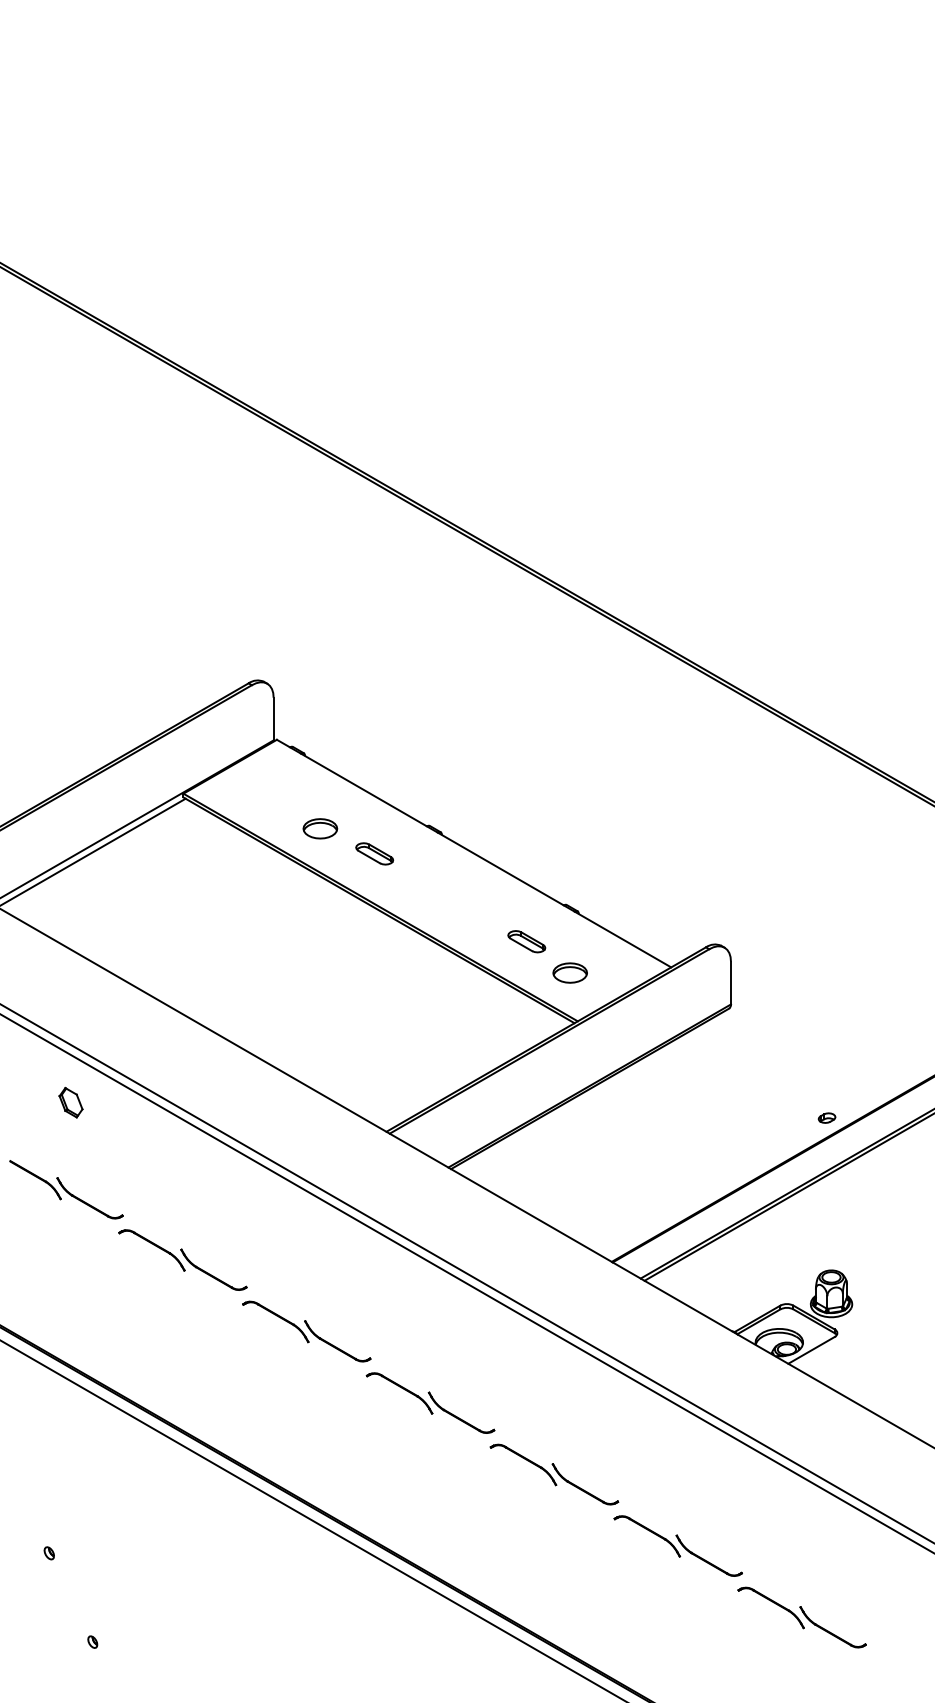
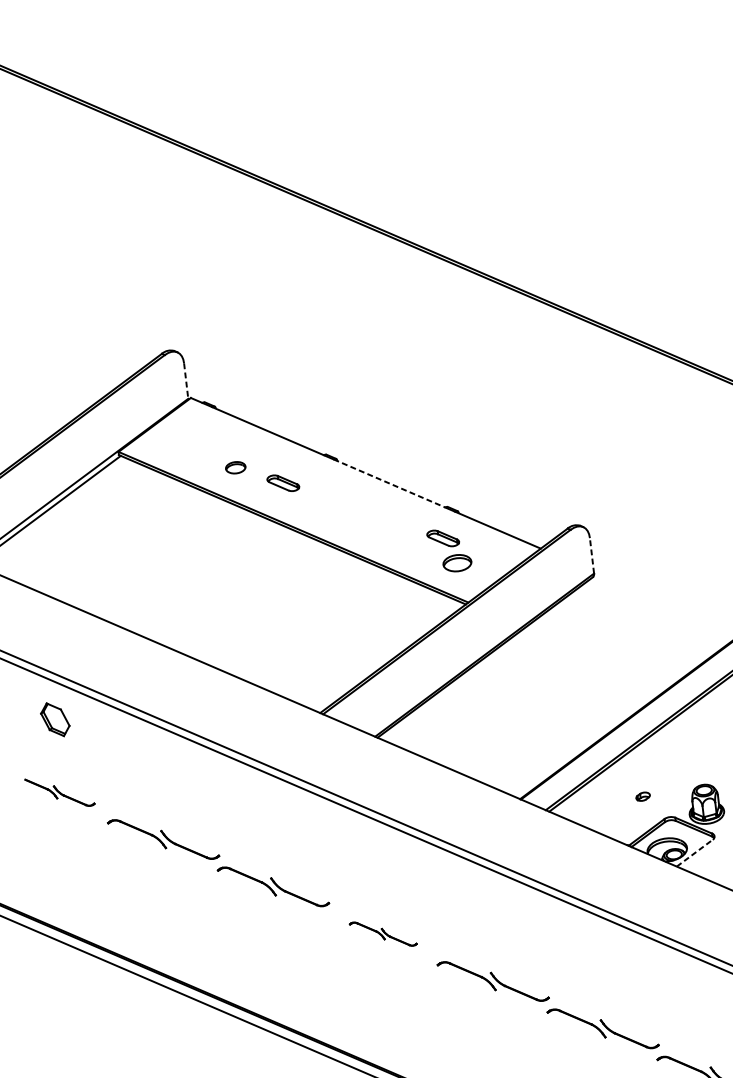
line: (273, 719) -> (186, 381), solid -> dashed
part: (320, 828) -> (235, 467), size x0.7
line: (500, 868) -> (389, 483), solid -> dashed
part: (526, 941) -> (442, 538), moved
line: (730, 982) -> (591, 555), solid -> dashed
part: (70, 1102) -> (54, 719), size x1.4
part: (826, 1117) -> (642, 796), moved
part: (66, 1189) -> (59, 792), size x0.7
line: (811, 1350) -> (694, 853), solid -> dashed
part: (430, 1402) -> (383, 933), size x0.6

